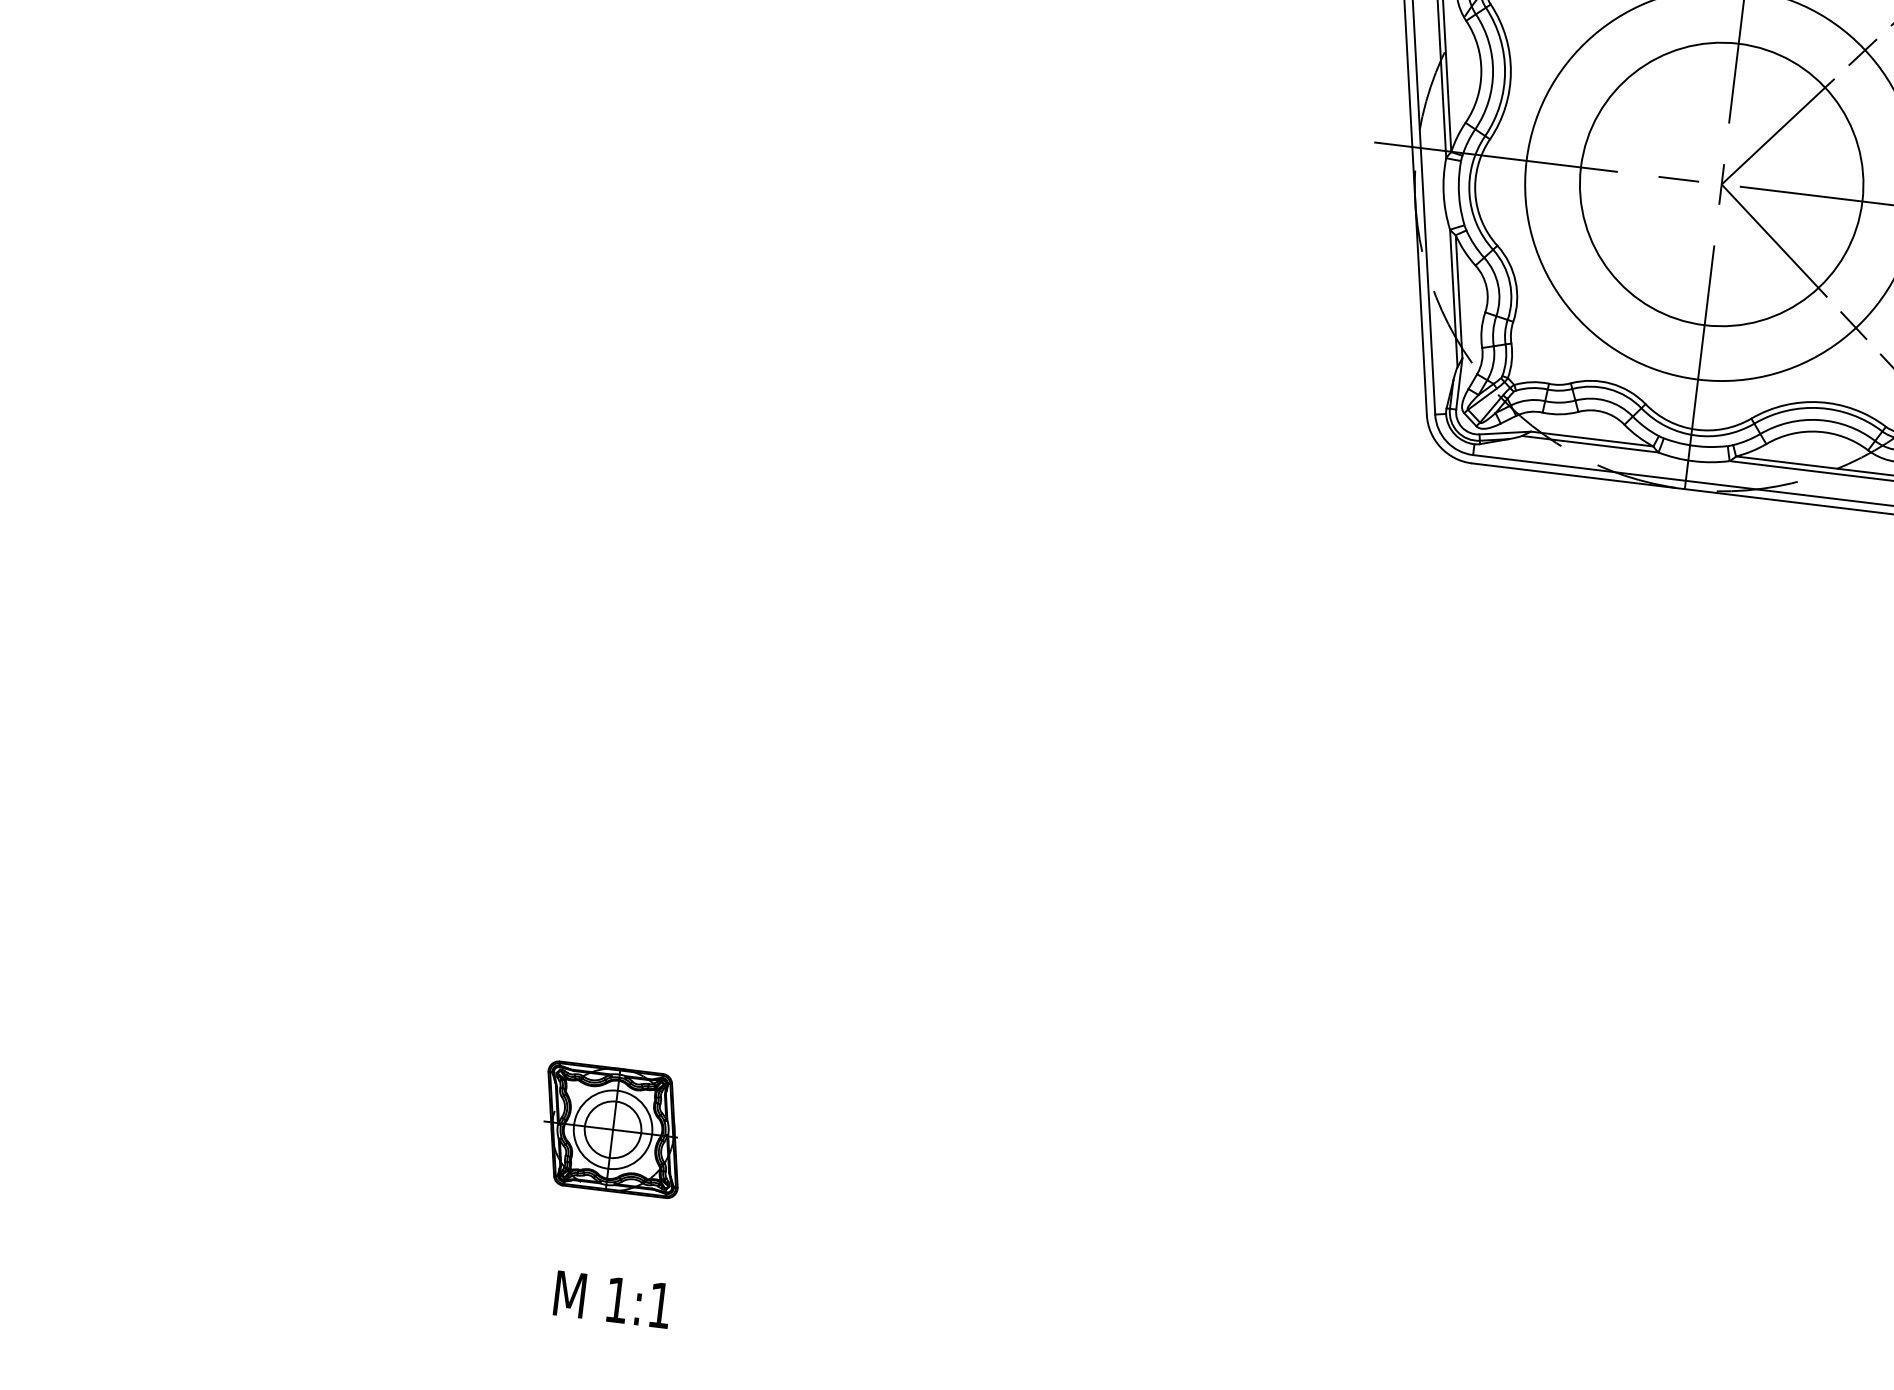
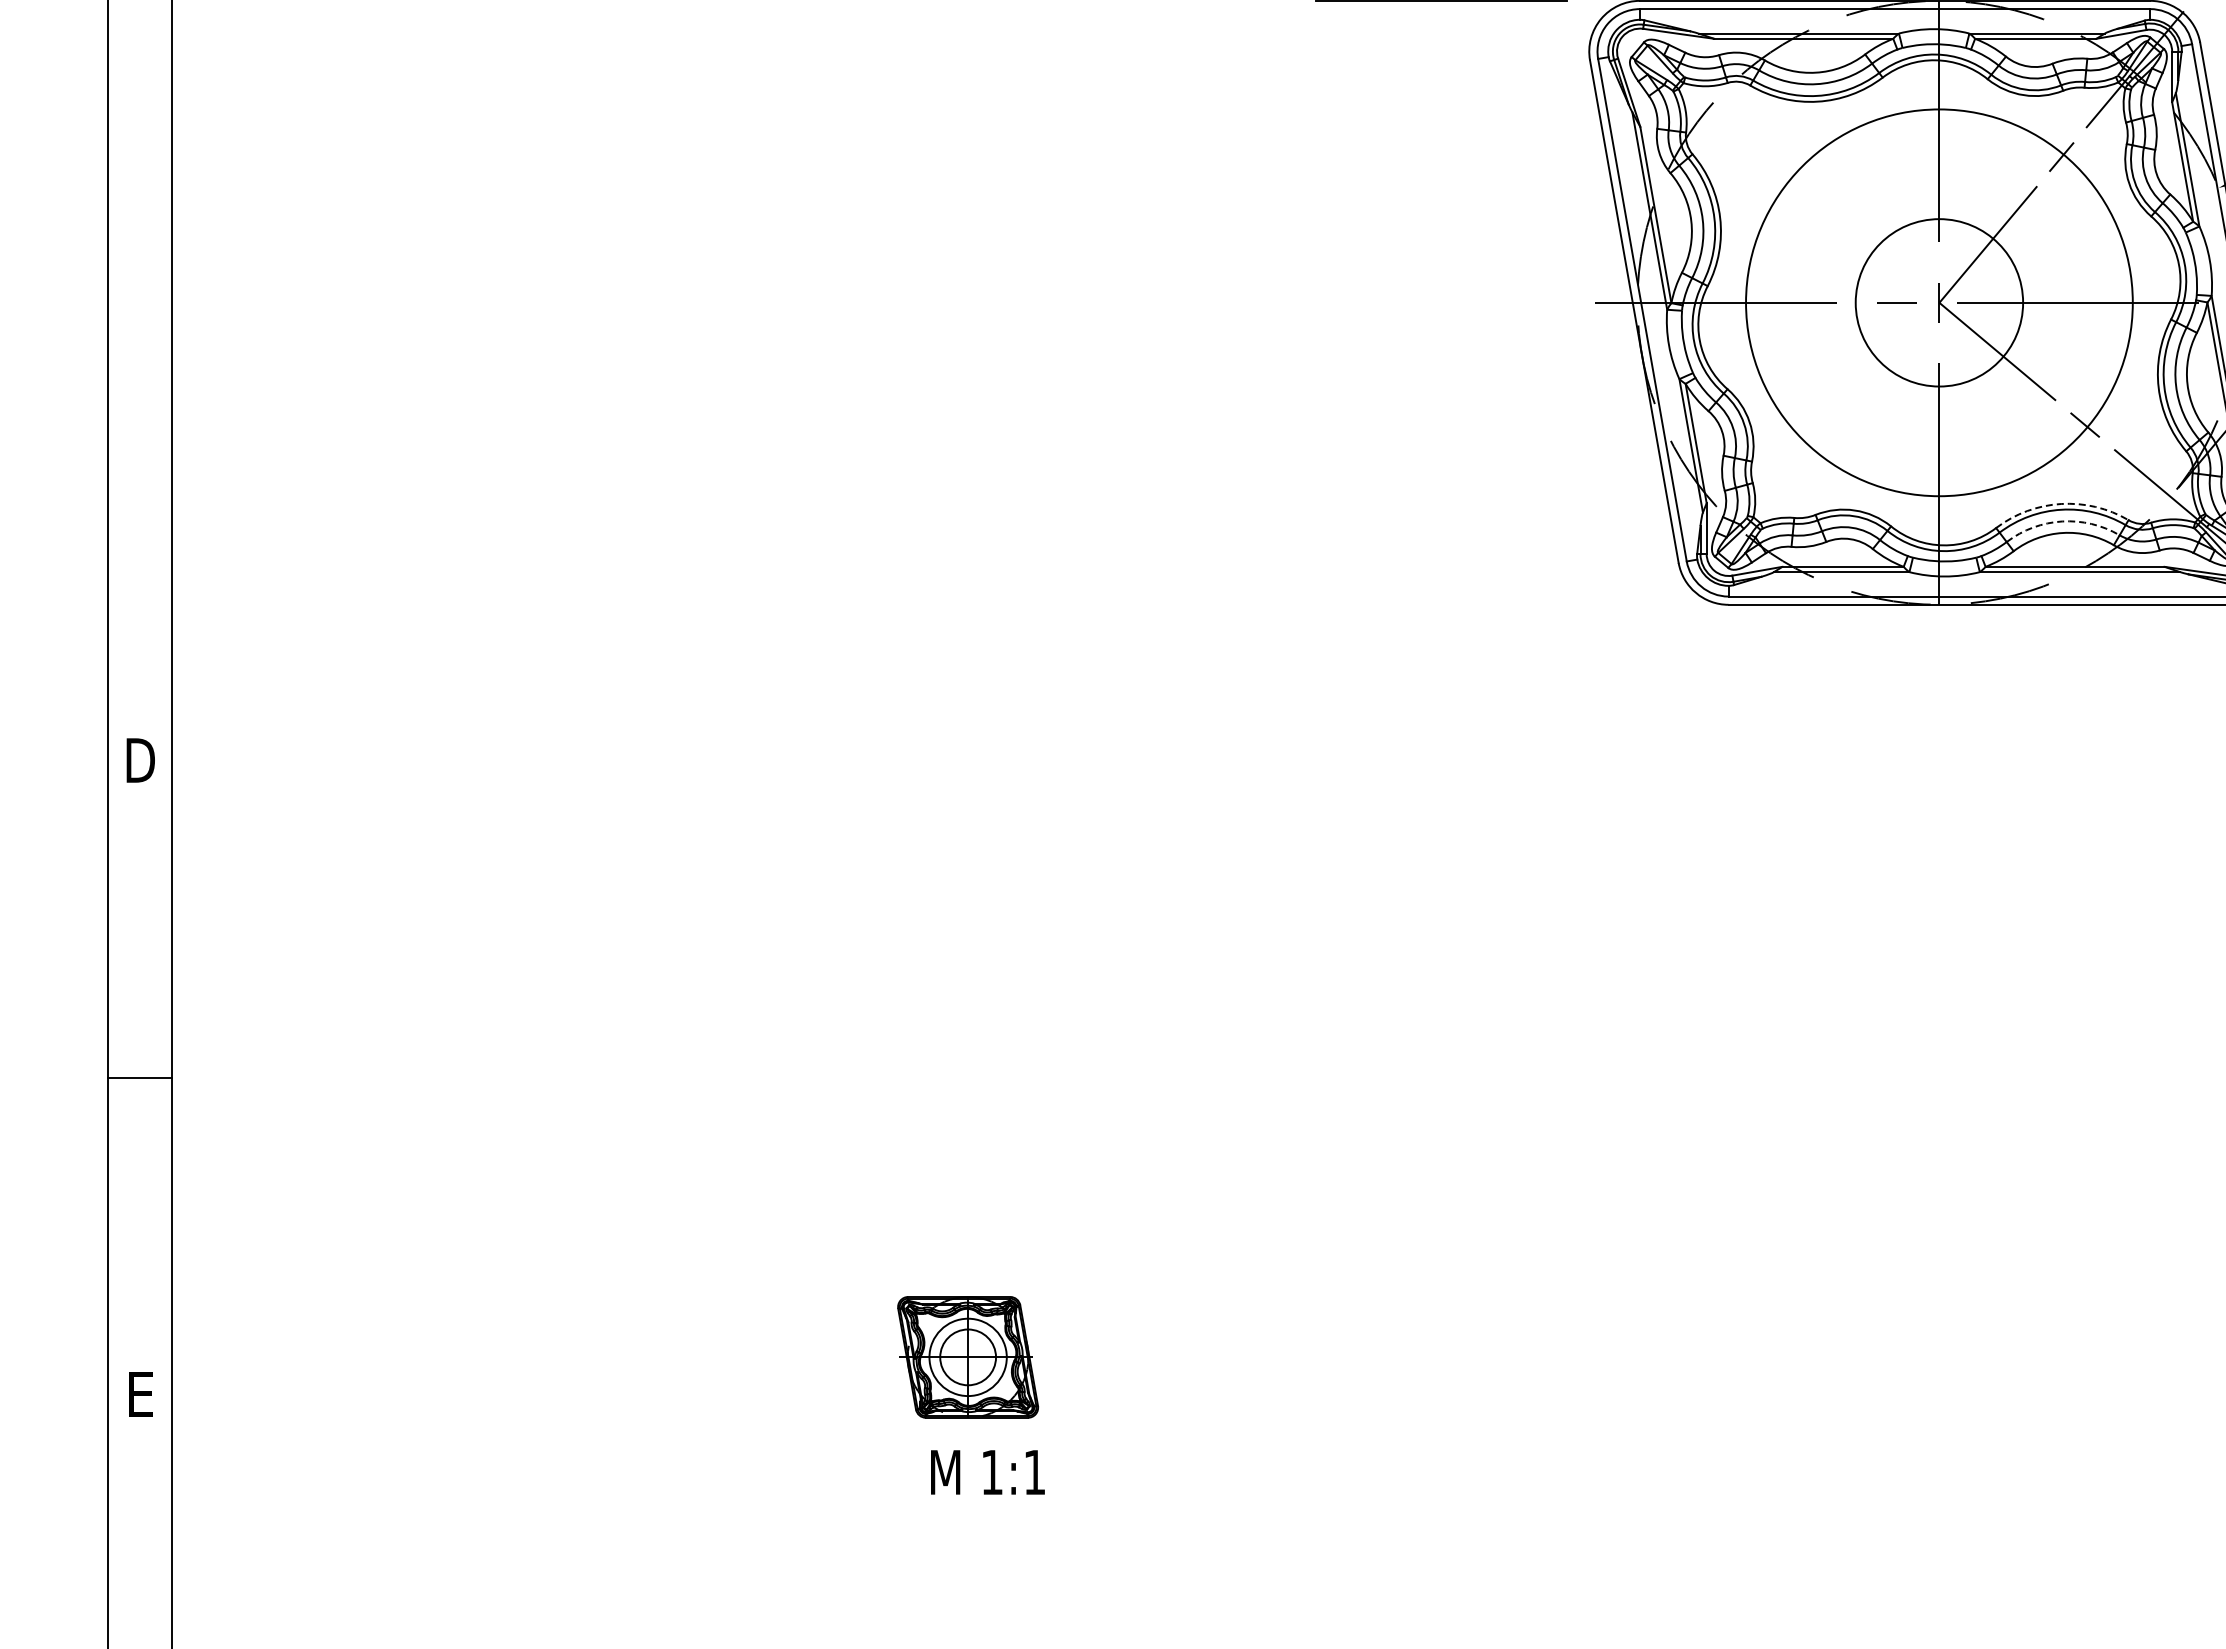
circle: (1720, 184) -> (1938, 302), size x0.6
arc: (1820, 402) -> (2061, 504), solid -> dashed
arc: (1819, 420) -> (2062, 521), solid -> dashed
text: (612, 1299) -> (987, 1472), moved

